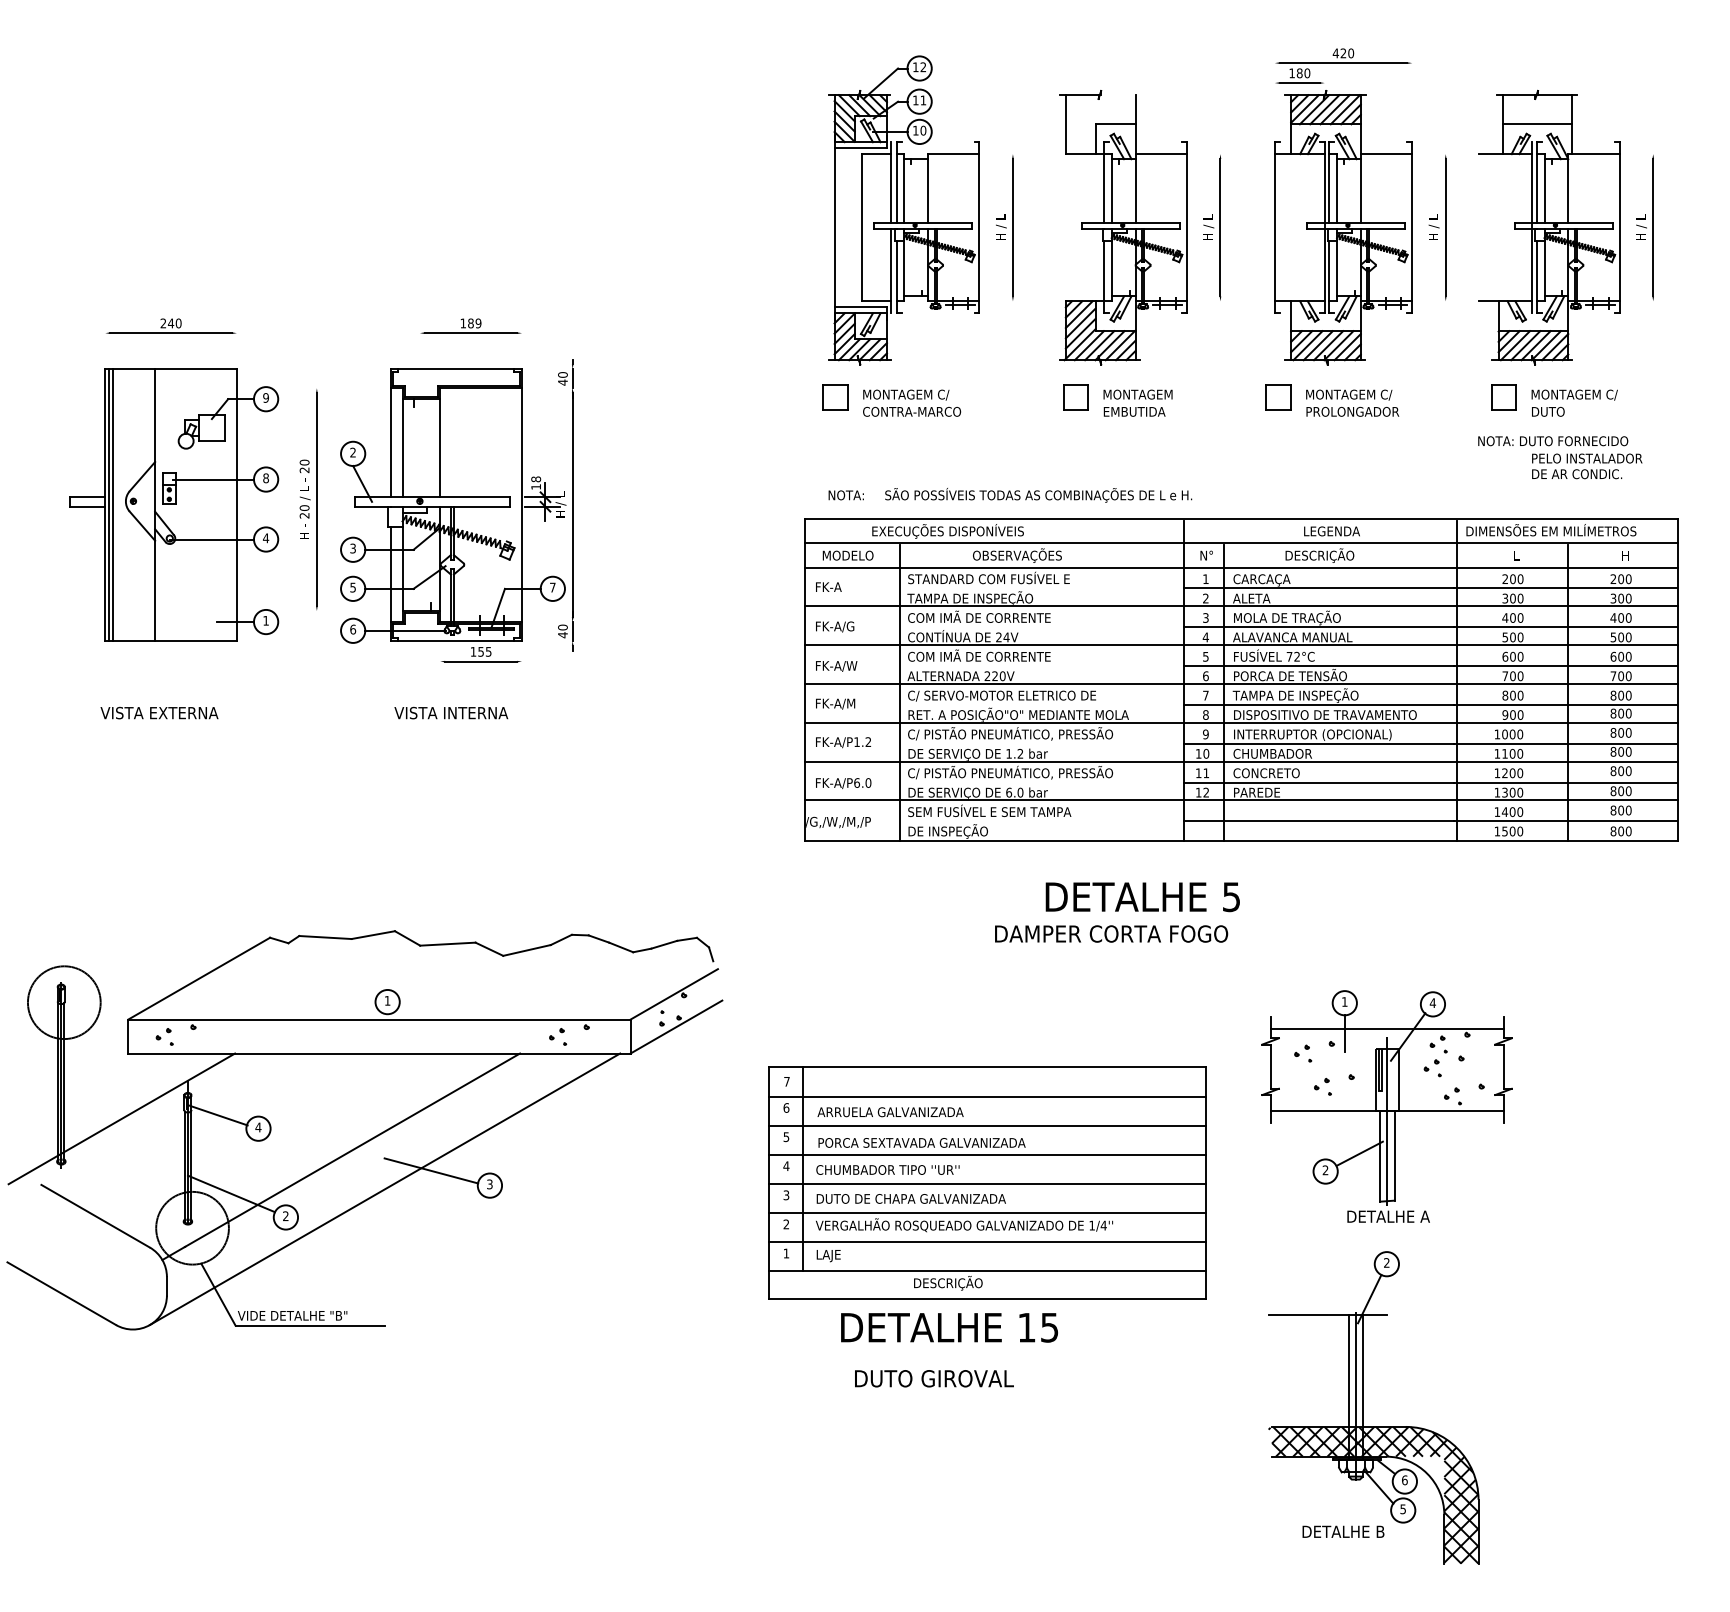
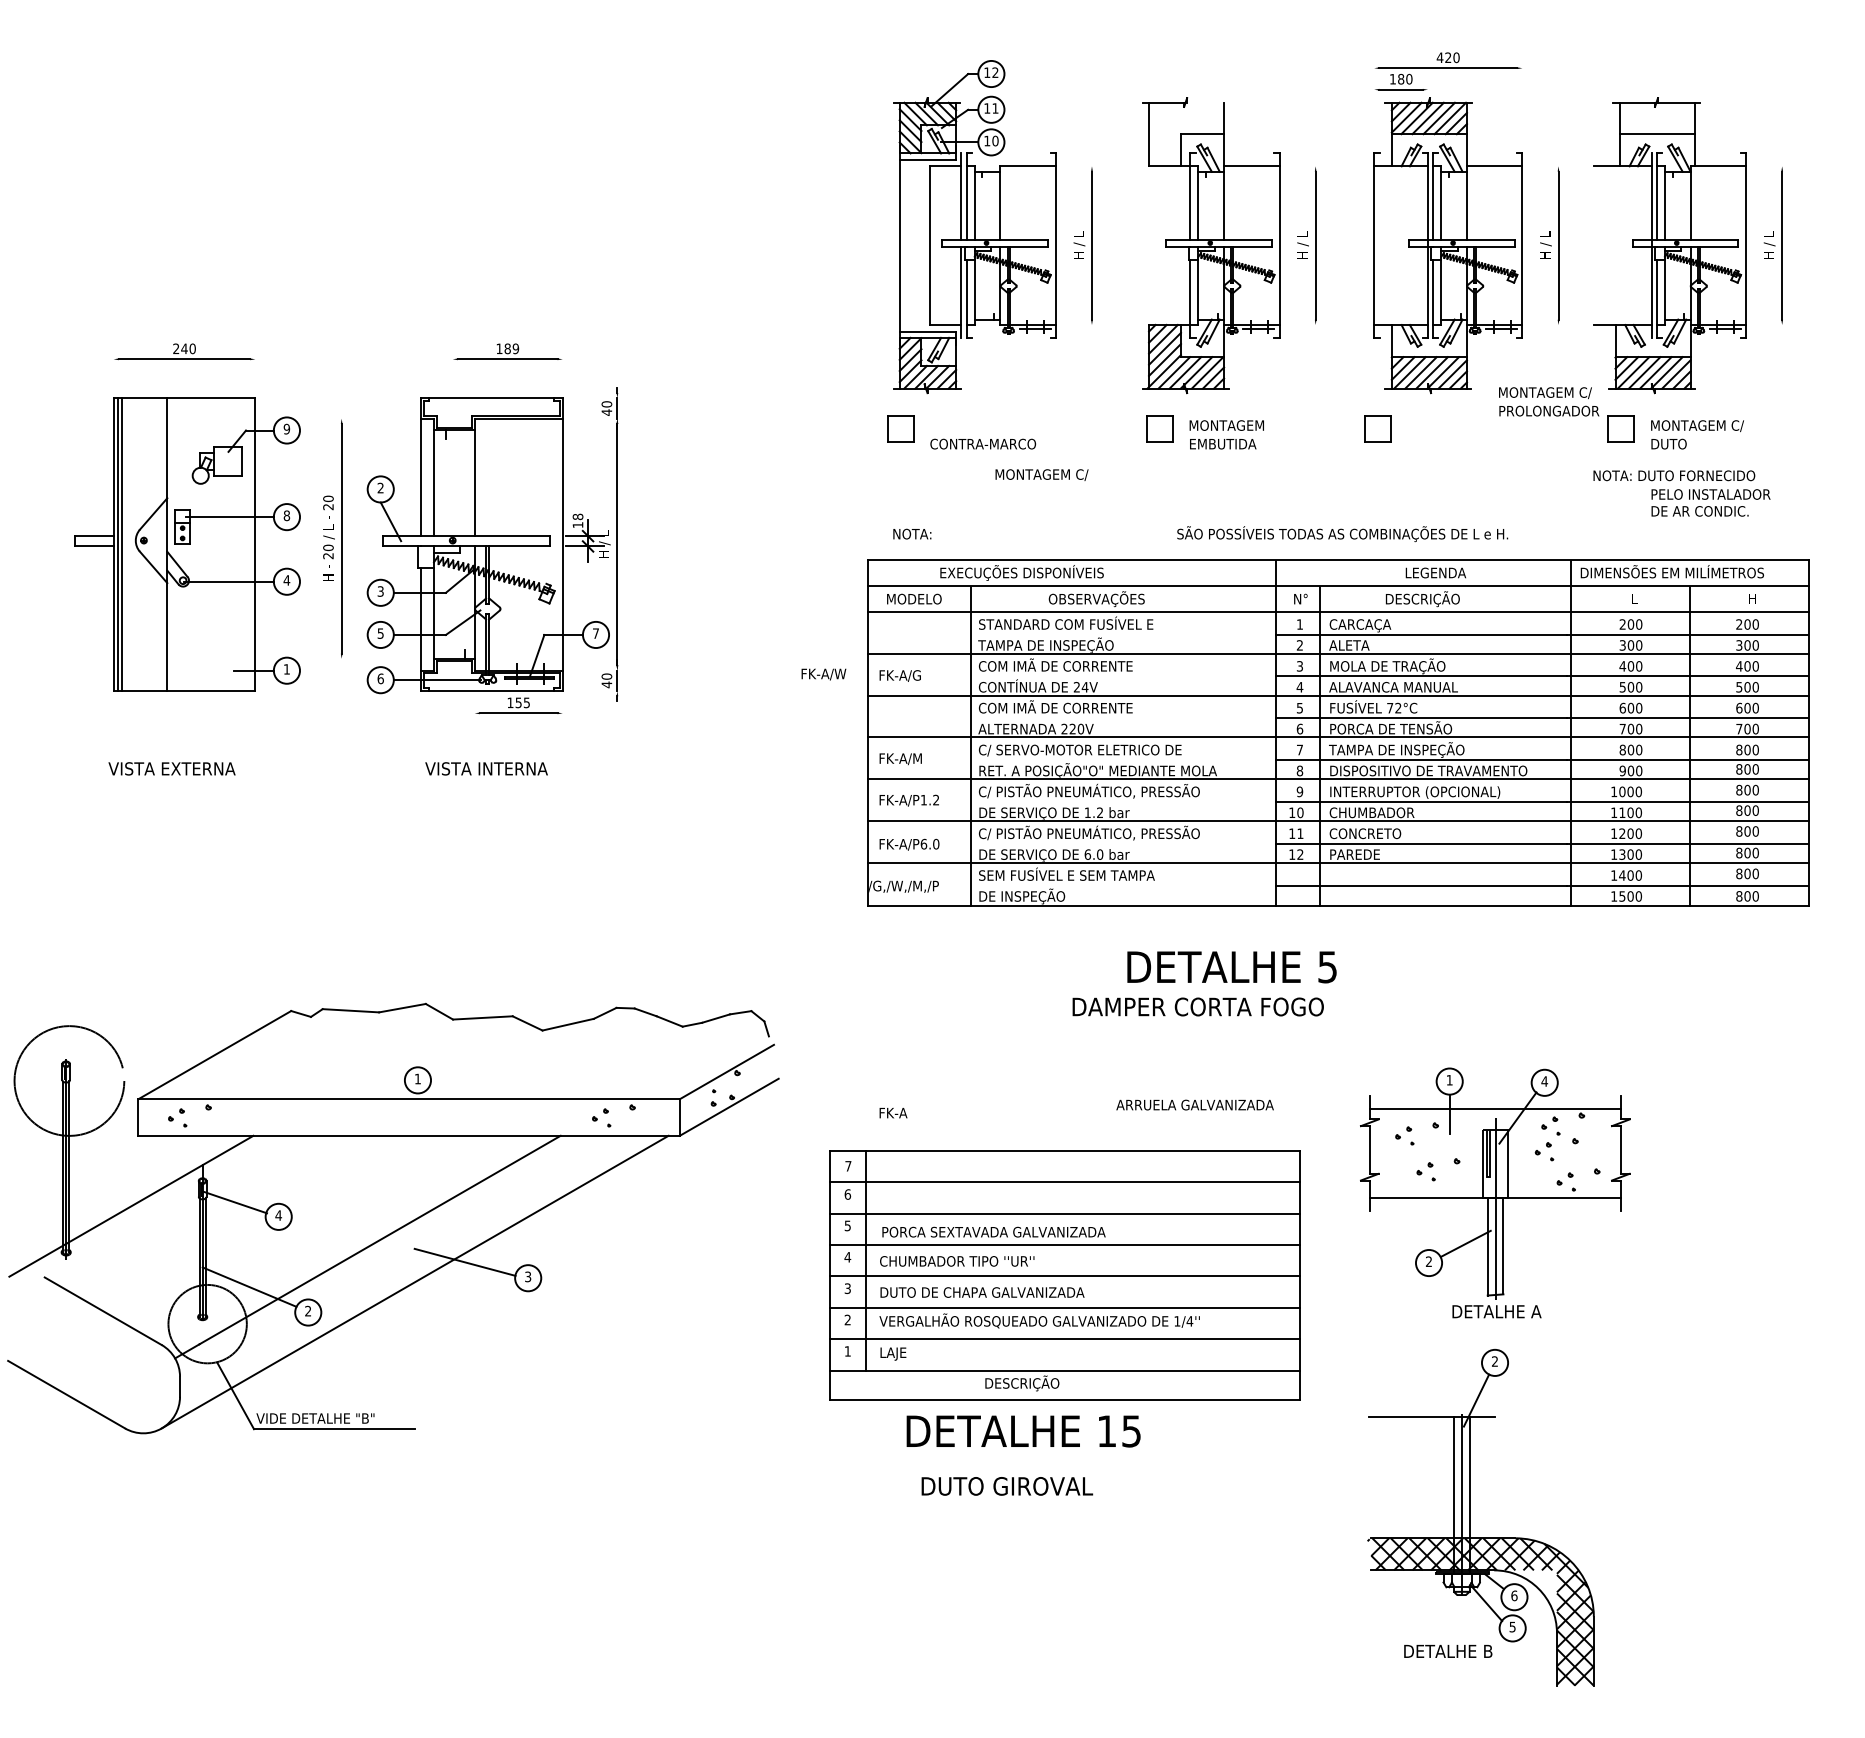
text: (905, 394) -> (1041, 474), moved
text: (1352, 402) -> (1549, 401), moved
text: (1038, 495) -> (1342, 534), moved
text: (828, 587) -> (893, 1113), moved
text: (836, 666) -> (823, 674), moved
circle: (64, 1002) -> (69, 1080), size x1.4
text: (890, 1111) -> (1194, 1104), moved

